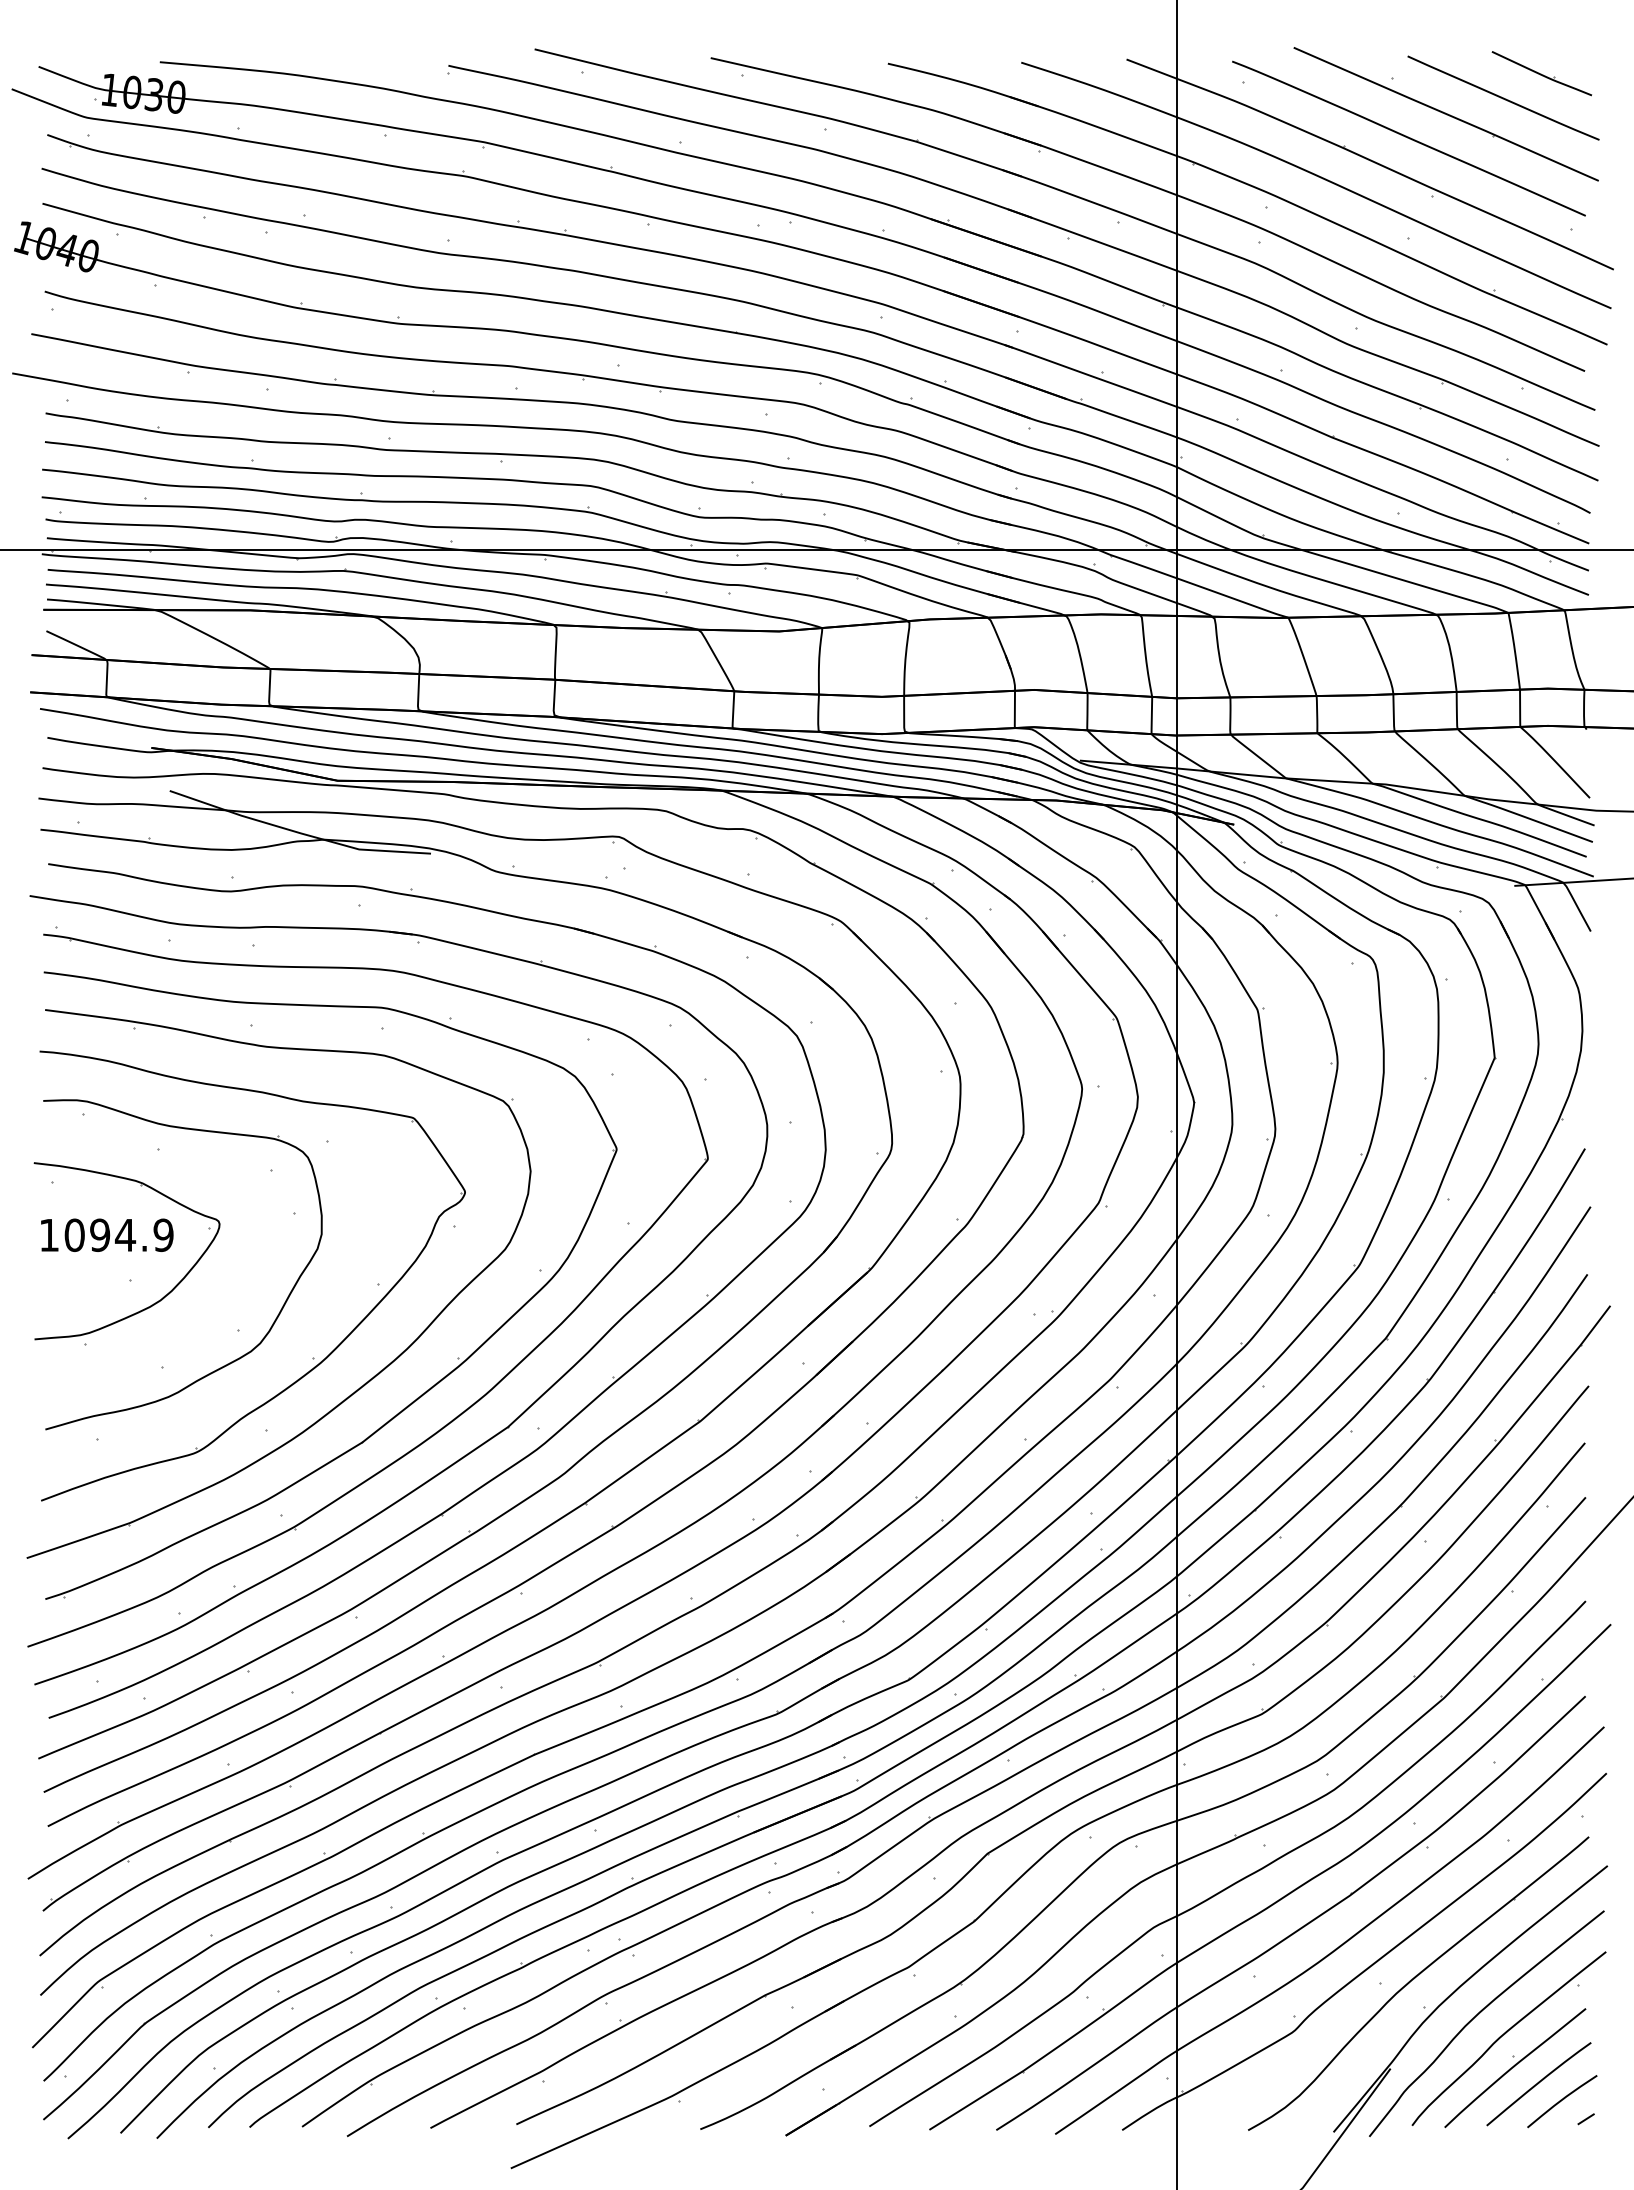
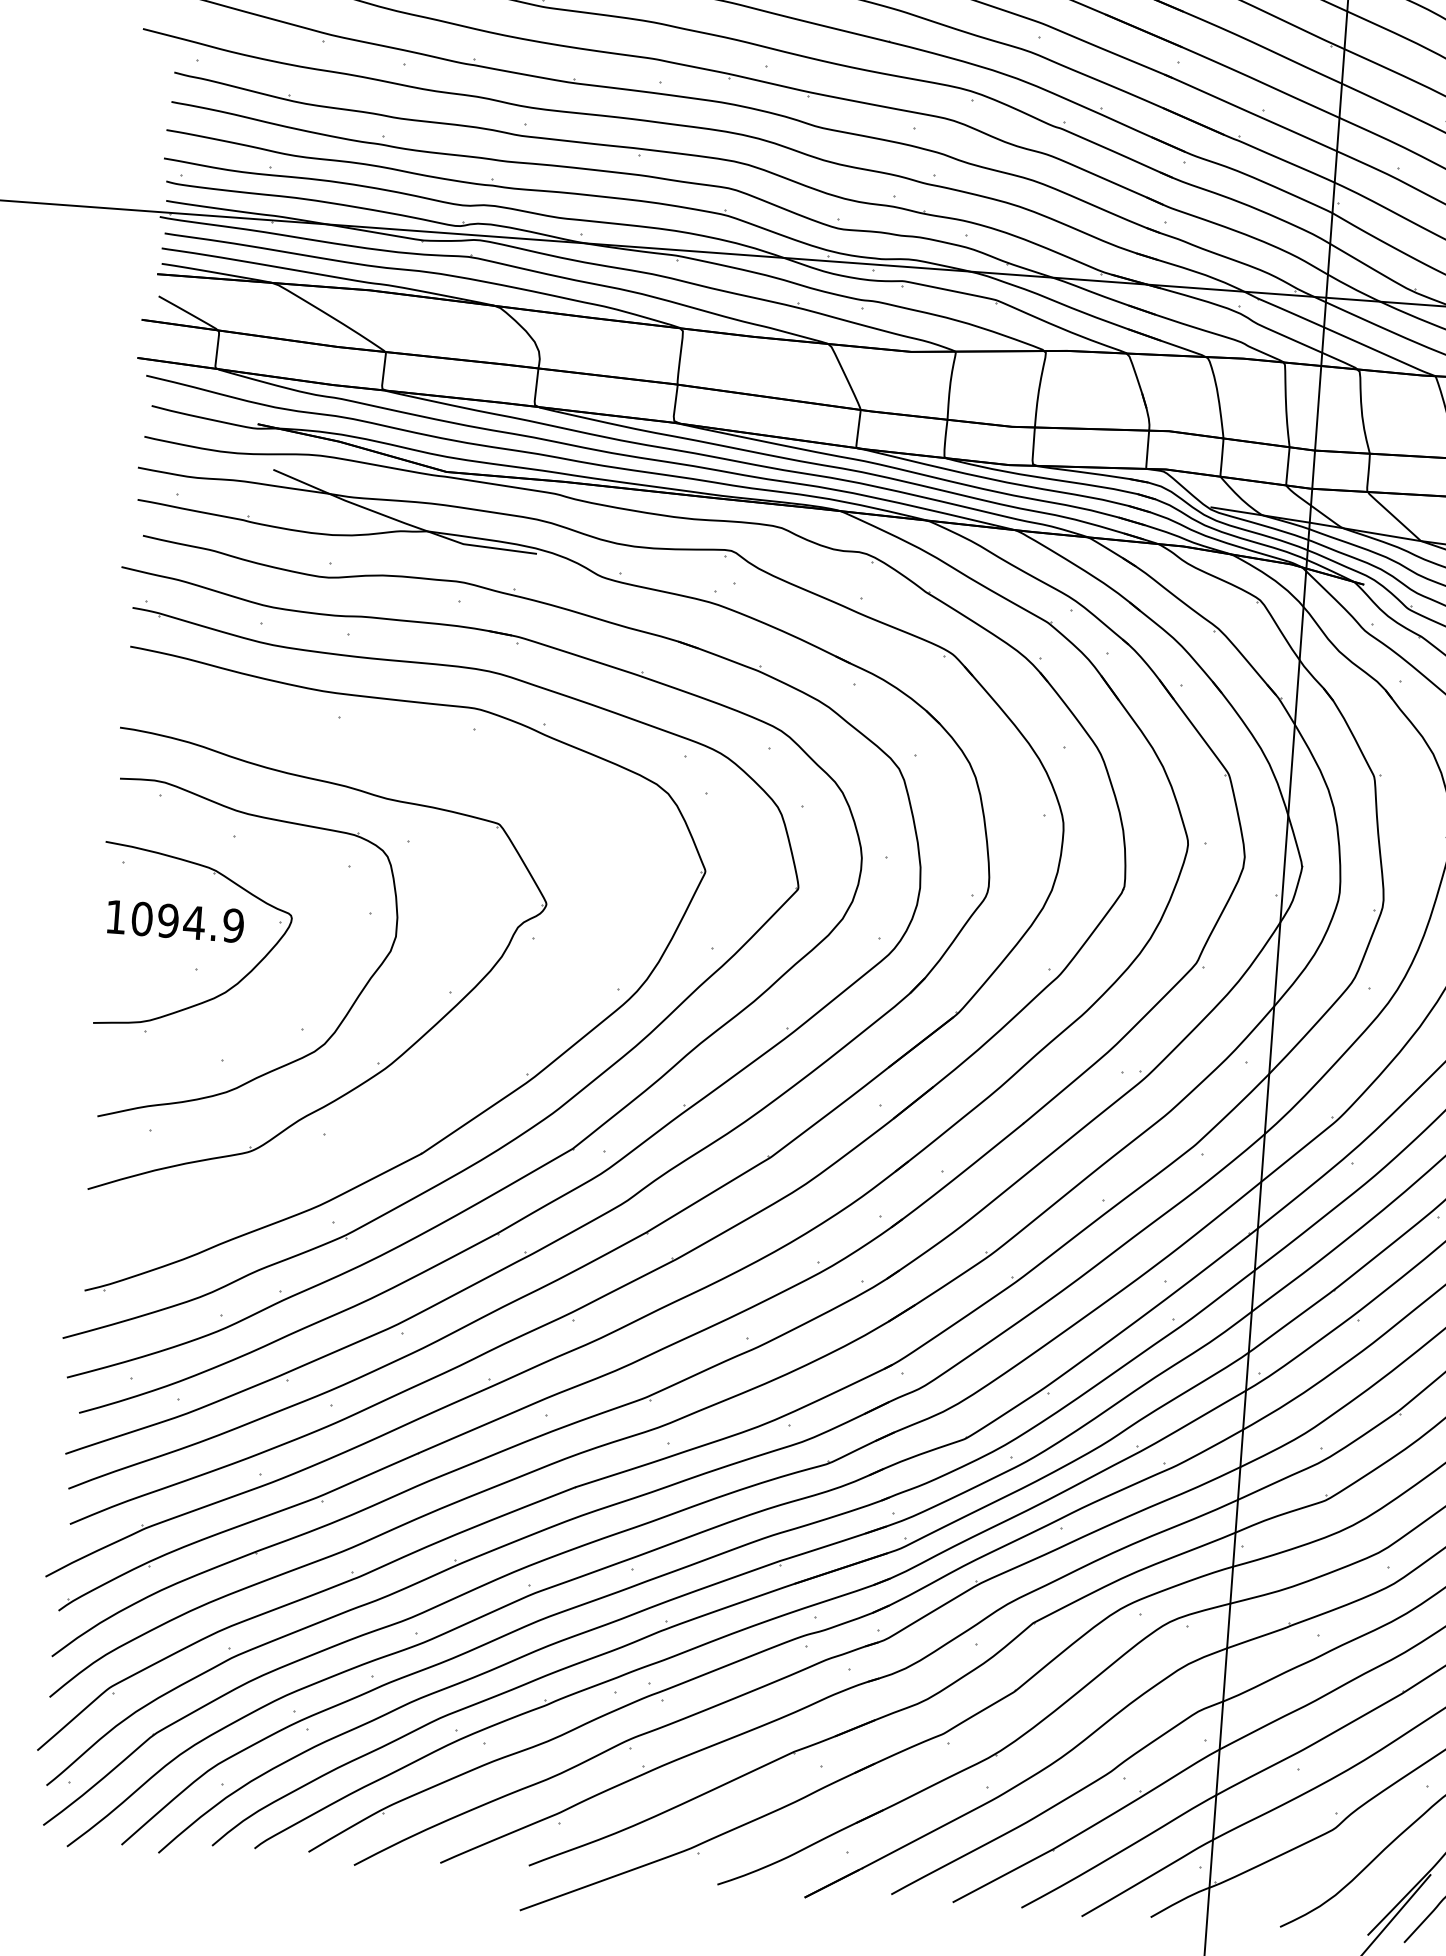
part: (360, 1386) -> (424, 1095), removed

